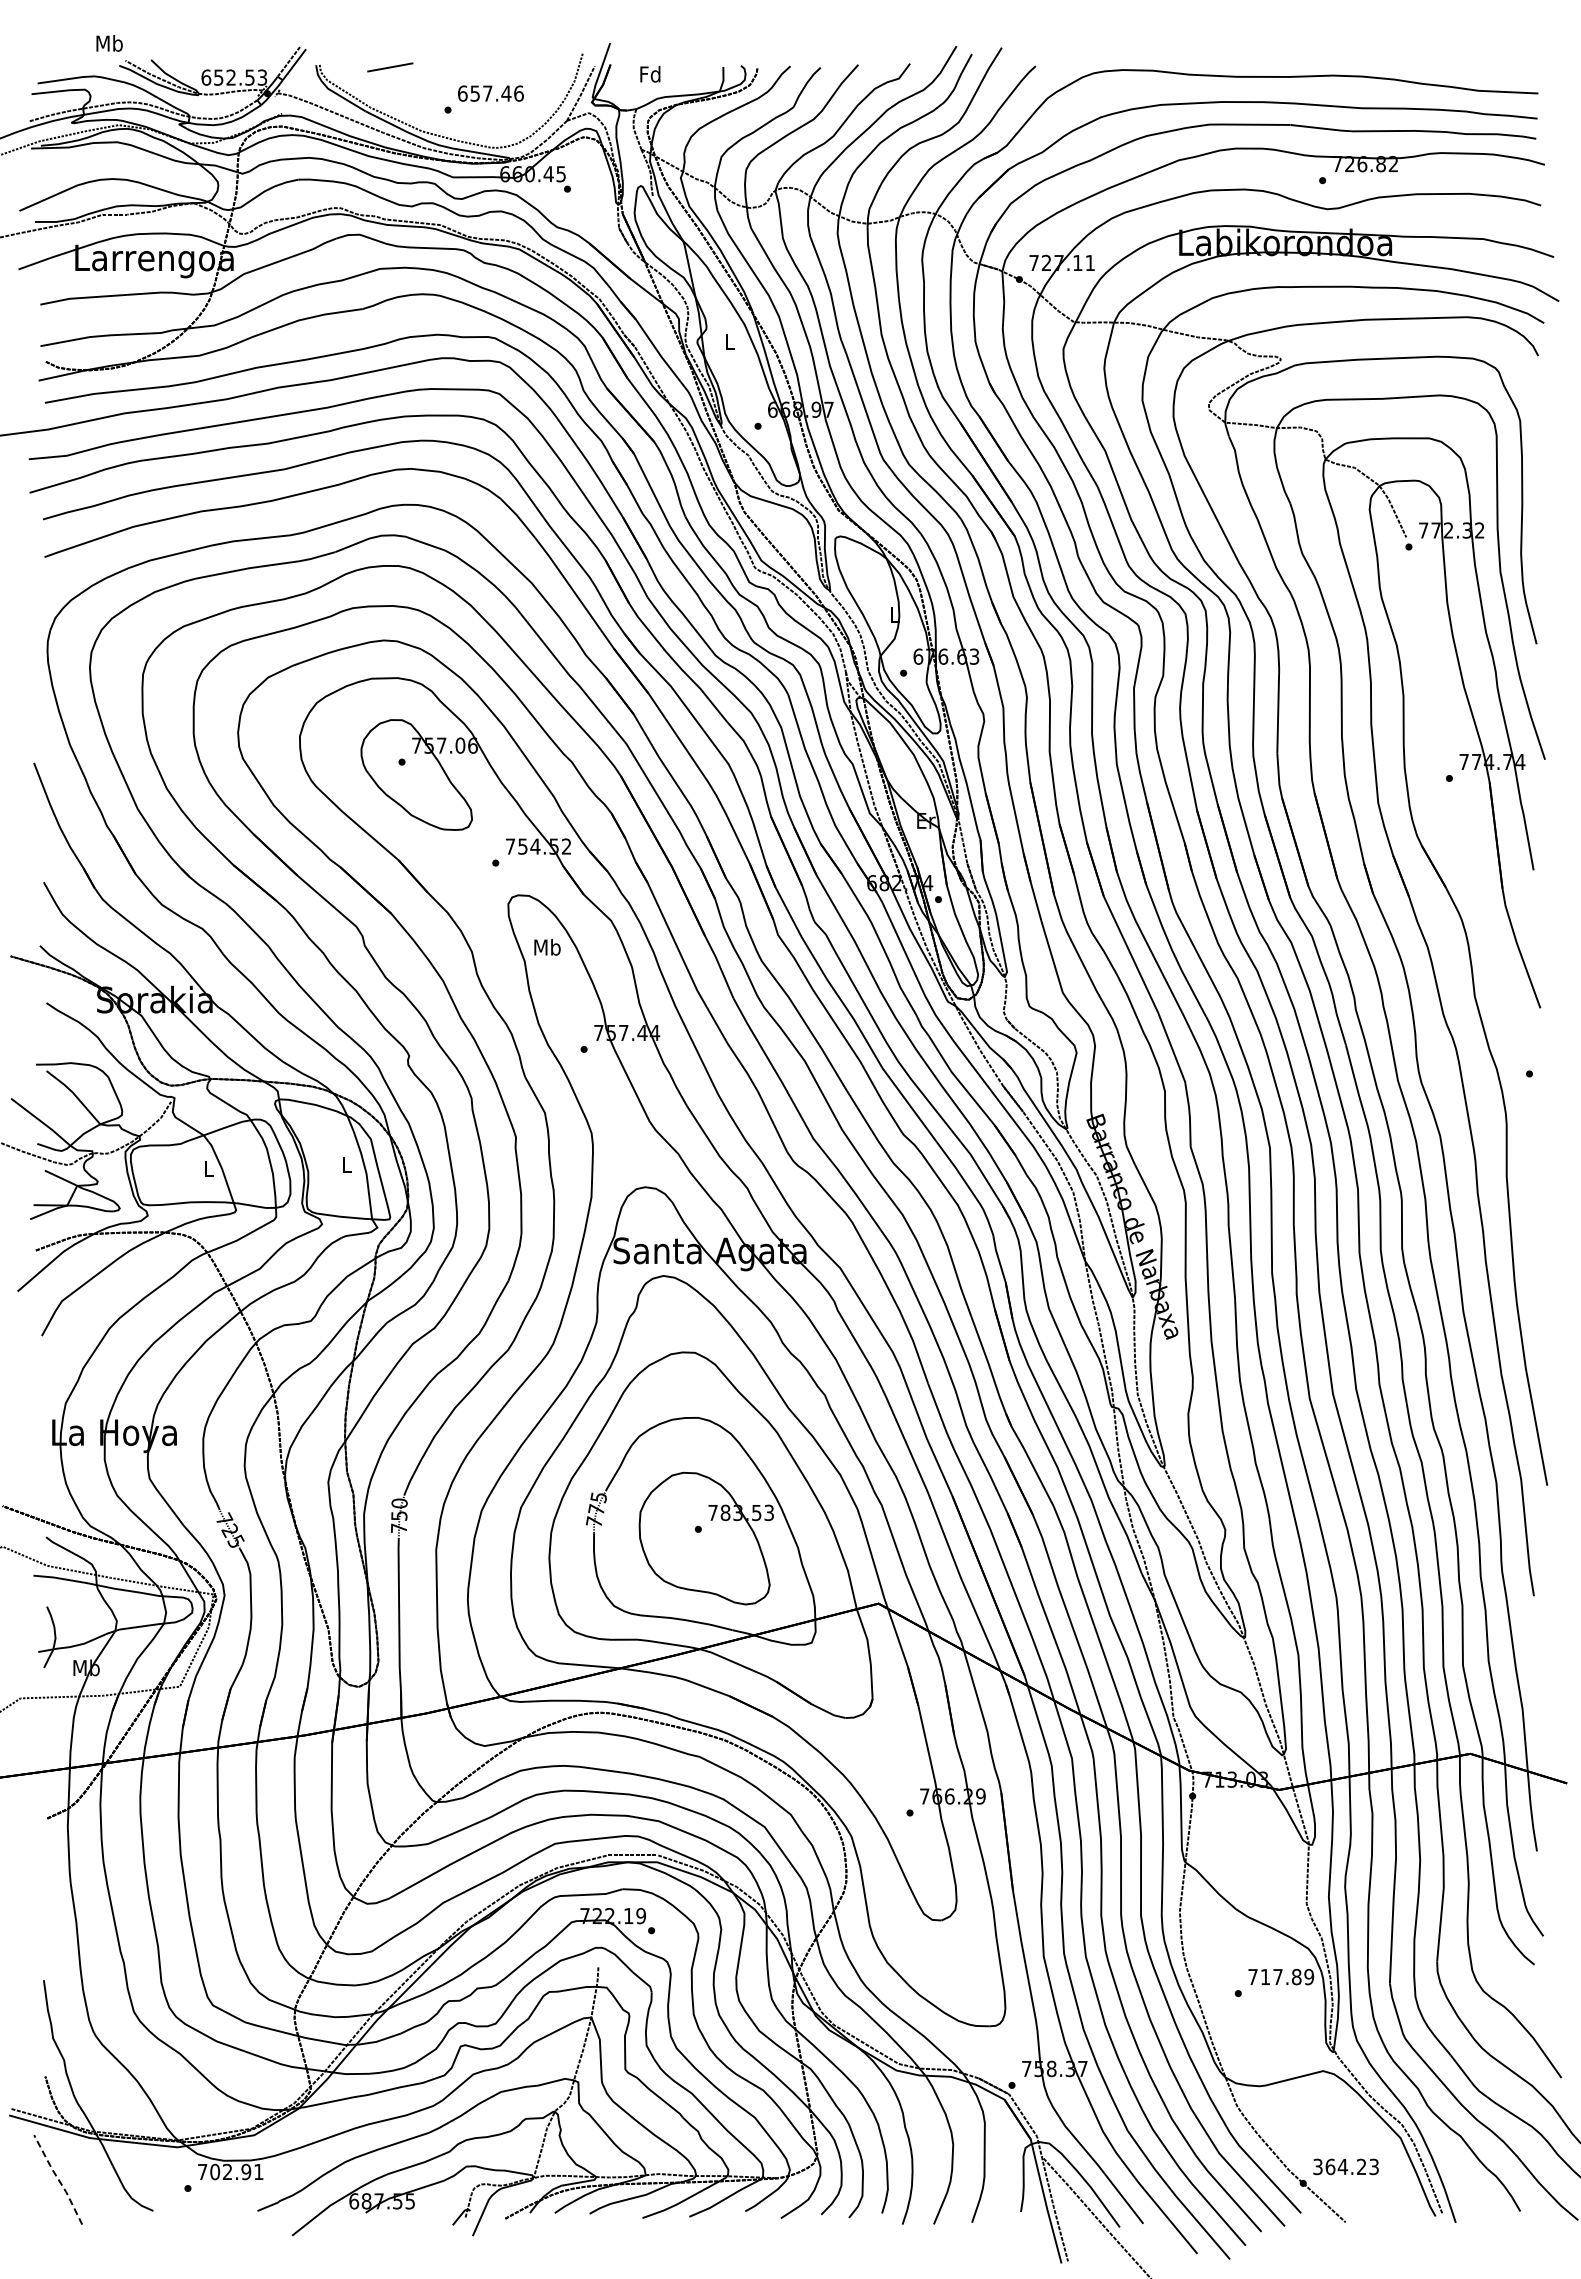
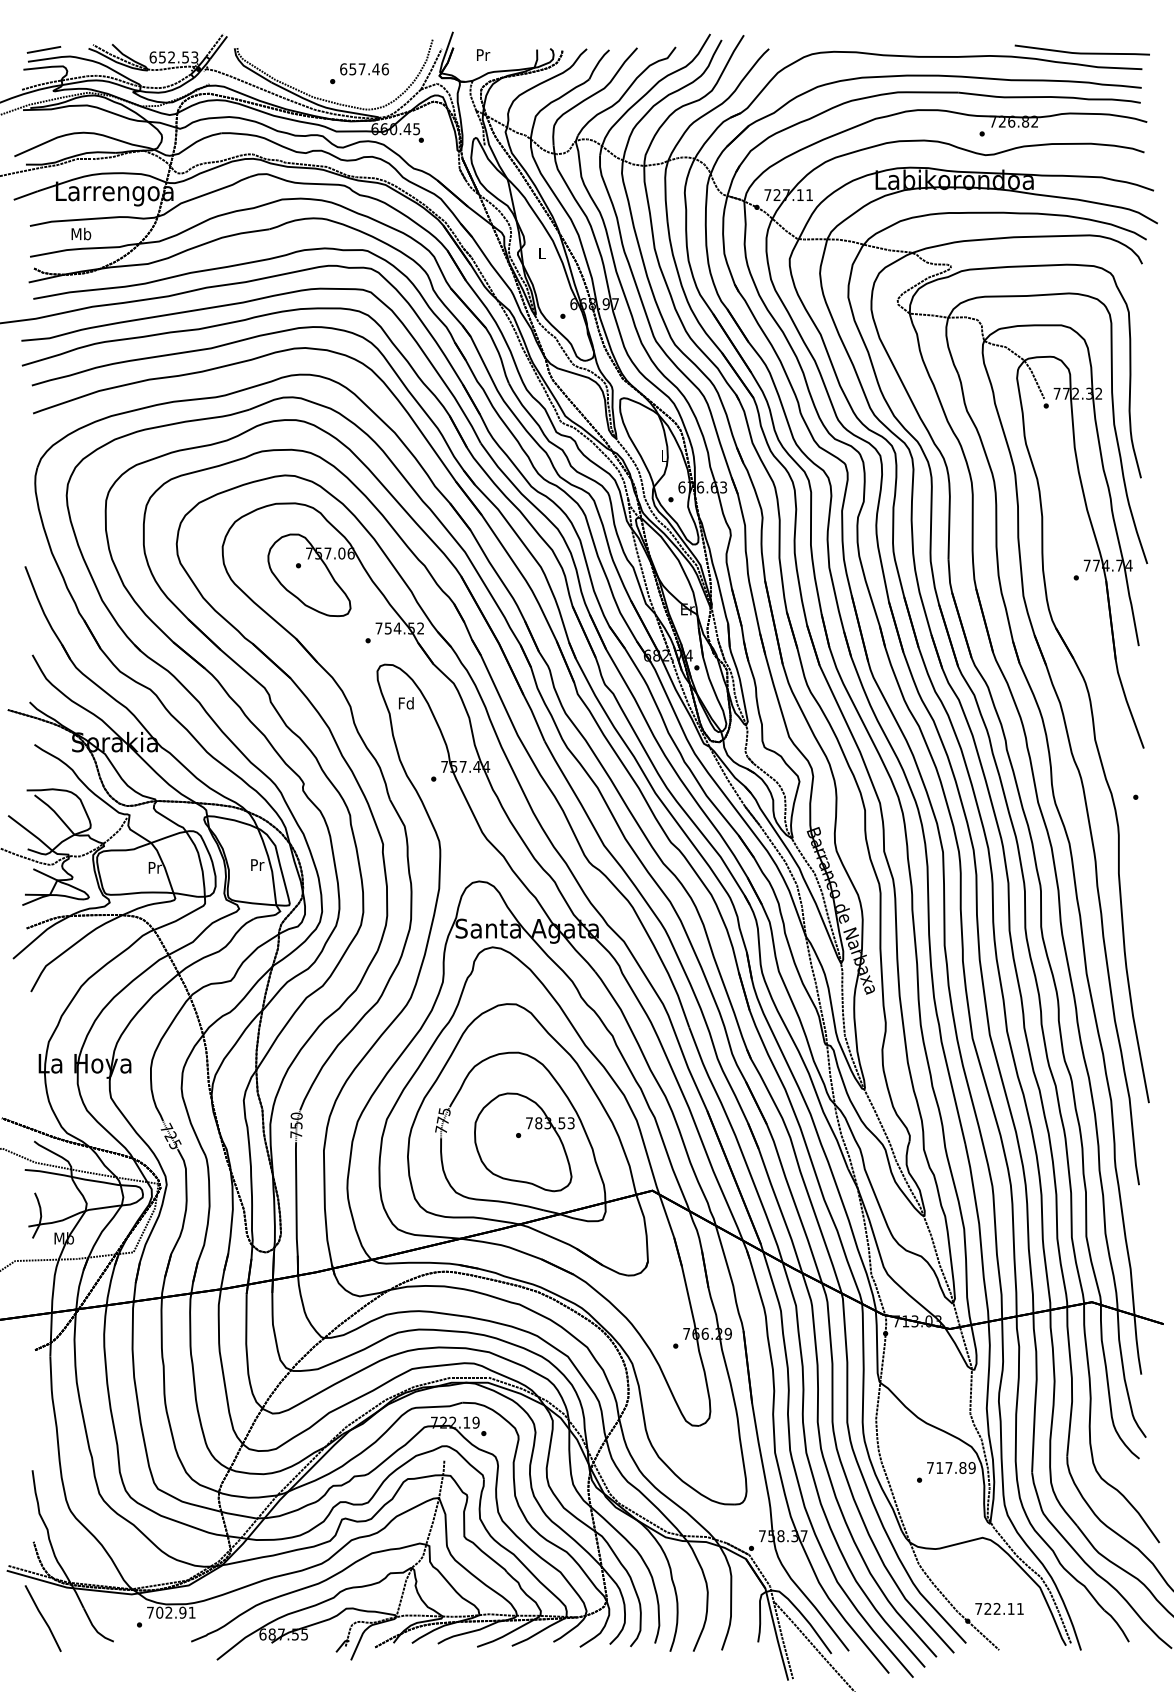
text: (109, 43) -> (81, 234), moved
line: (390, 67) -> (44, 49), moved
line: (1457, 71) -> (1082, 52), added
text: (650, 73) -> (483, 54), Fd -> Pr
text: (547, 947) -> (406, 703), Mb -> Fd
text: (347, 1165) -> (258, 865), L -> Pr
text: (209, 1168) -> (155, 867), L -> Pr
text: (1345, 2166) -> (999, 1608), 364.23 -> 722.11
line: (58, 2179) -> (43, 1618), dashed -> solid

